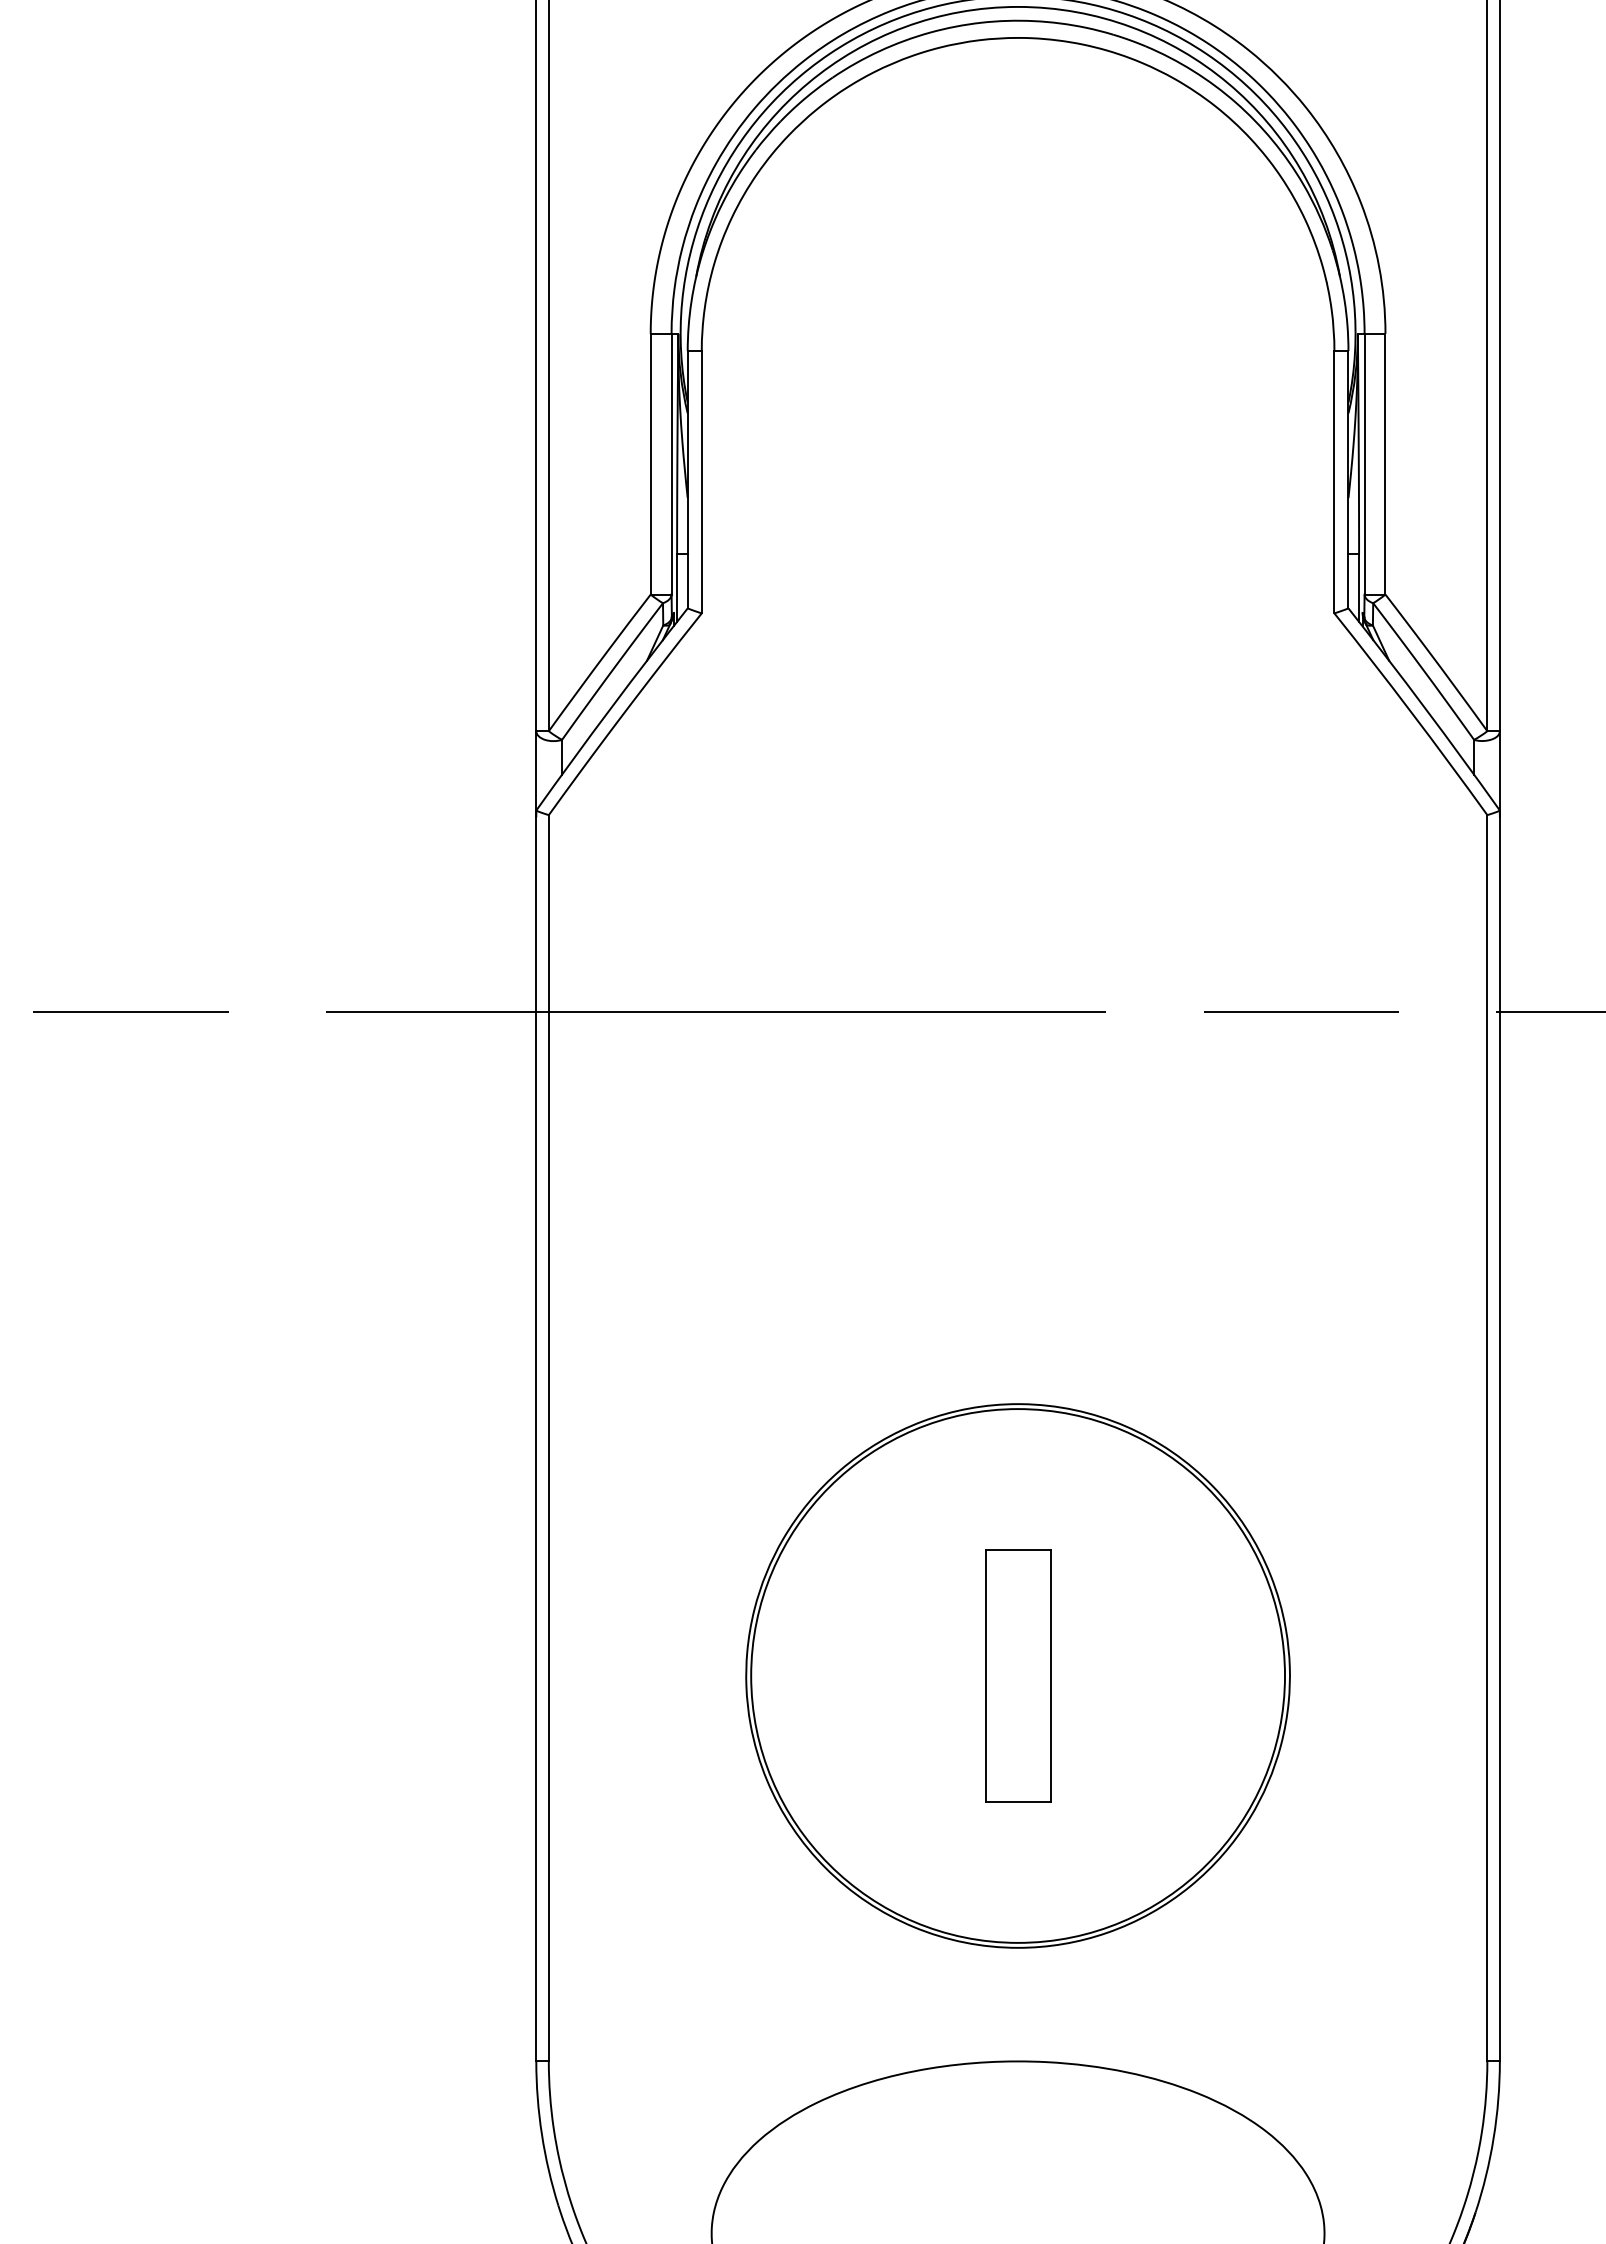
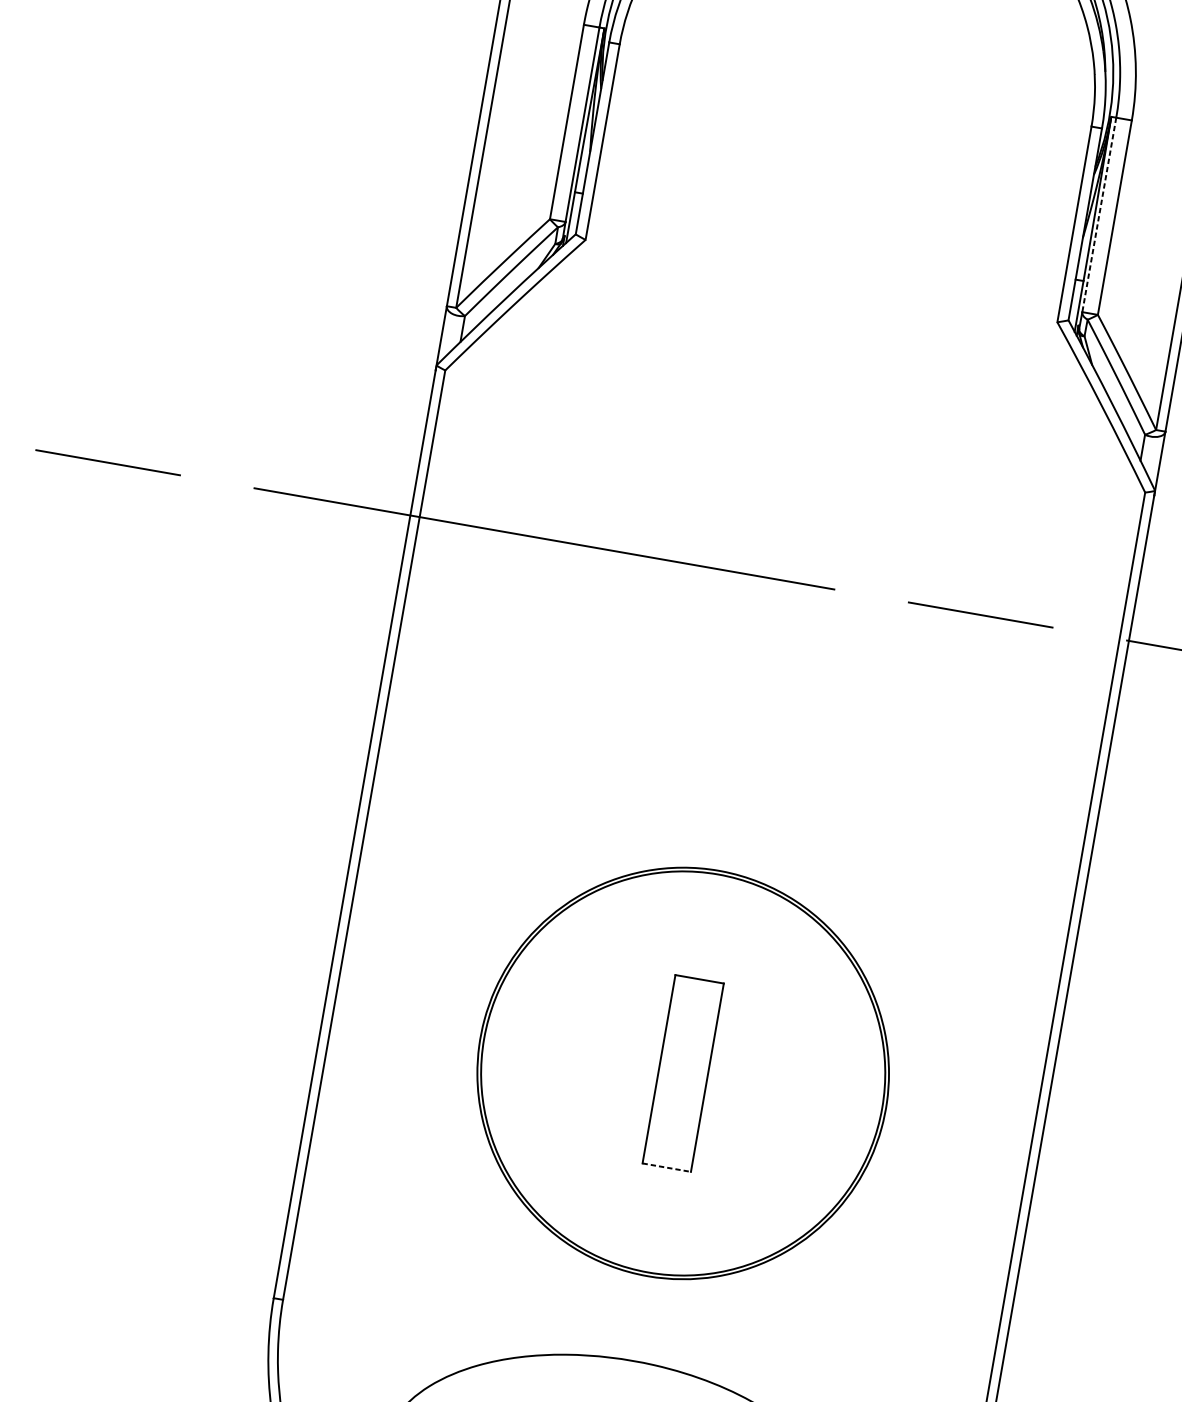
line: (1364, 464) -> (1099, 215), solid -> dashed
line: (1018, 1802) -> (667, 1167), solid -> dashed

